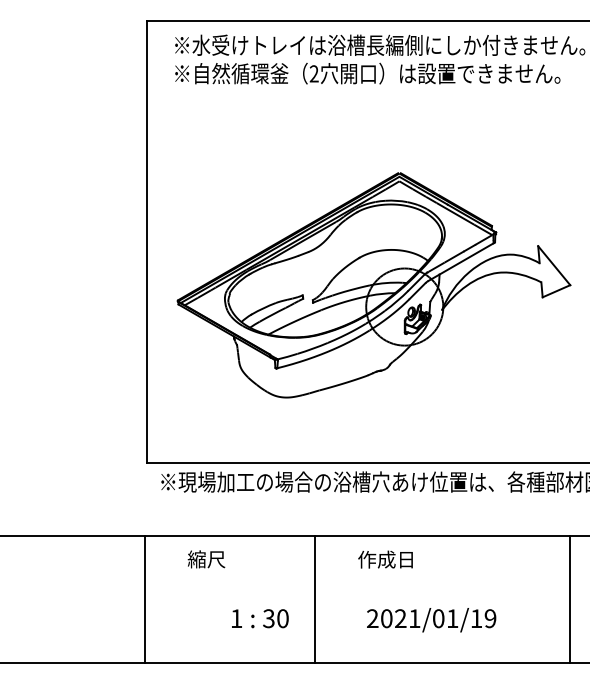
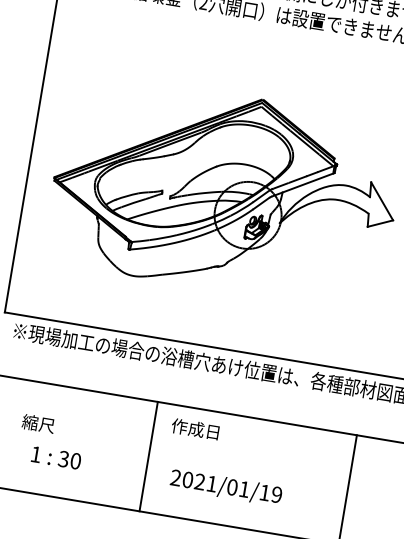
text: (206, 559) -> (38, 423), moved
line: (314, 599) -> (148, 456), moved
text: (260, 618) -> (56, 457), moved

